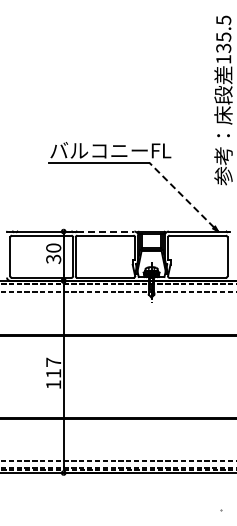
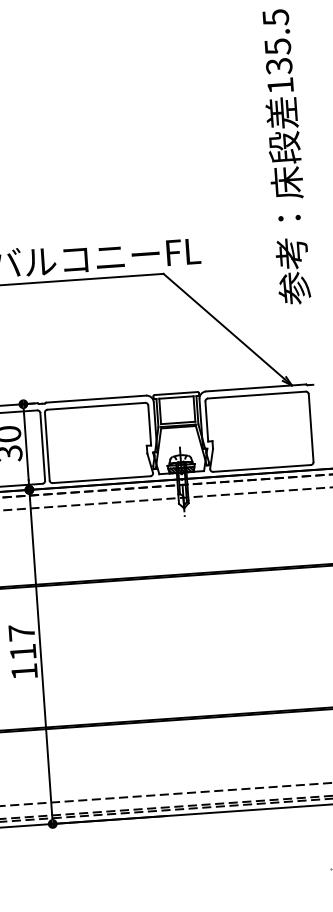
line: (181, 194) -> (223, 325), dashed -> solid
line: (105, 231) -> (96, 399), dashed -> solid

